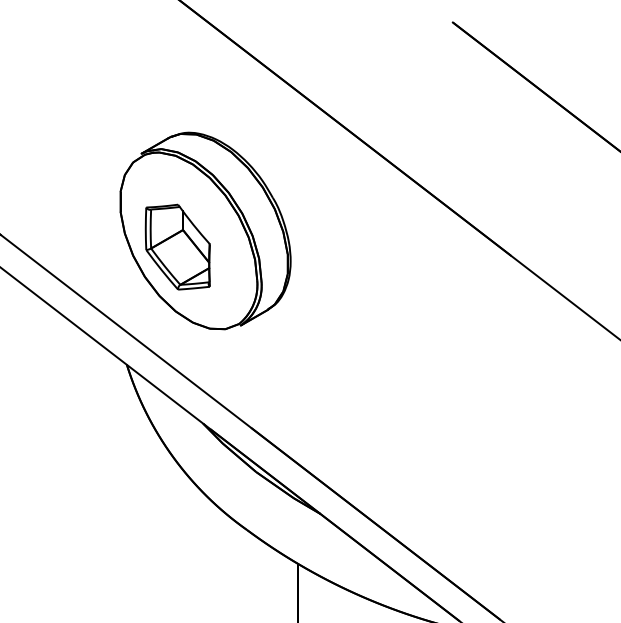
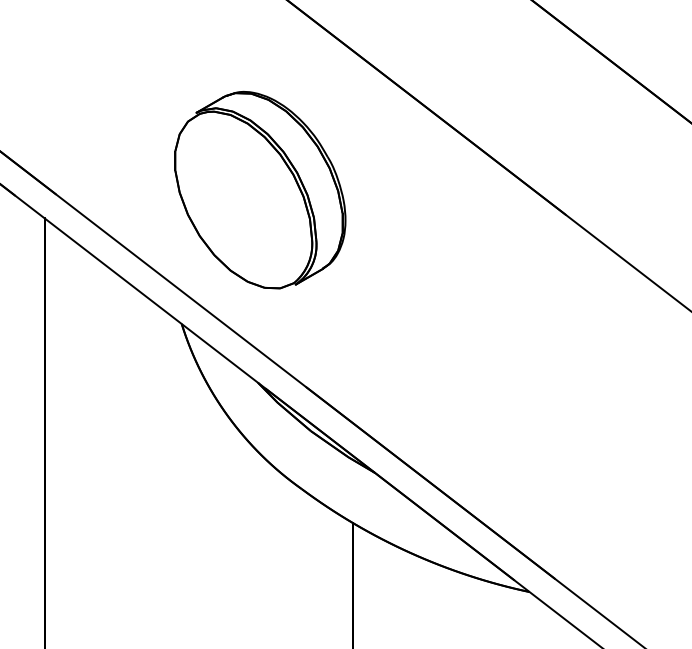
part: (177, 247) -> (232, 206), removed

